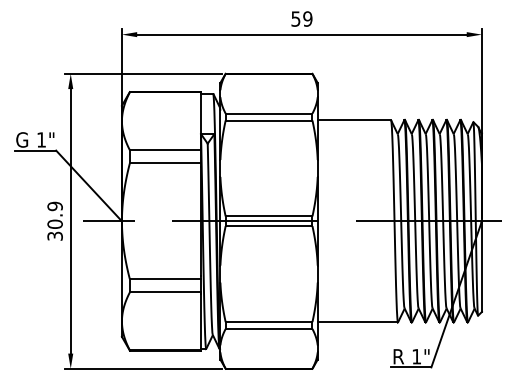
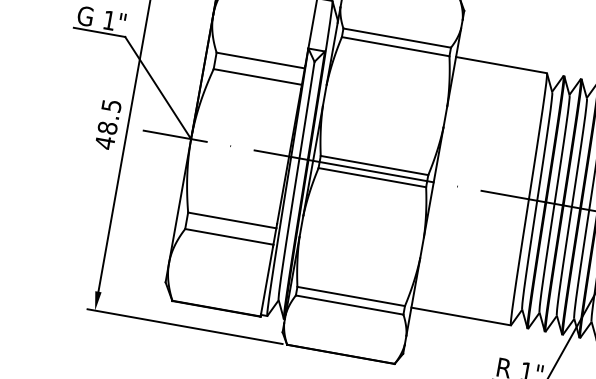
text: (54, 221) -> (107, 124), 30.9 -> 48.5

